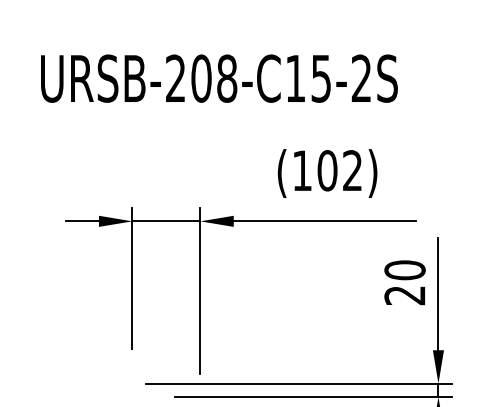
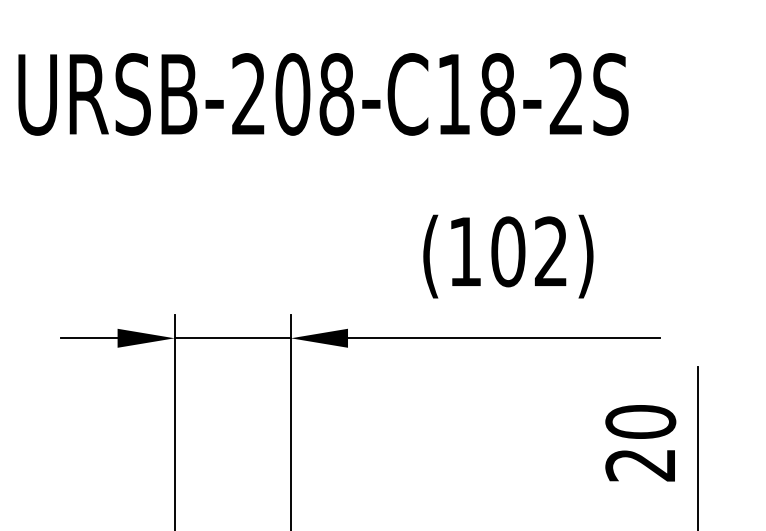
text: (321, 78) -> (497, 94), URSB-208-C15-2S -> URSB-208-C18-2S

